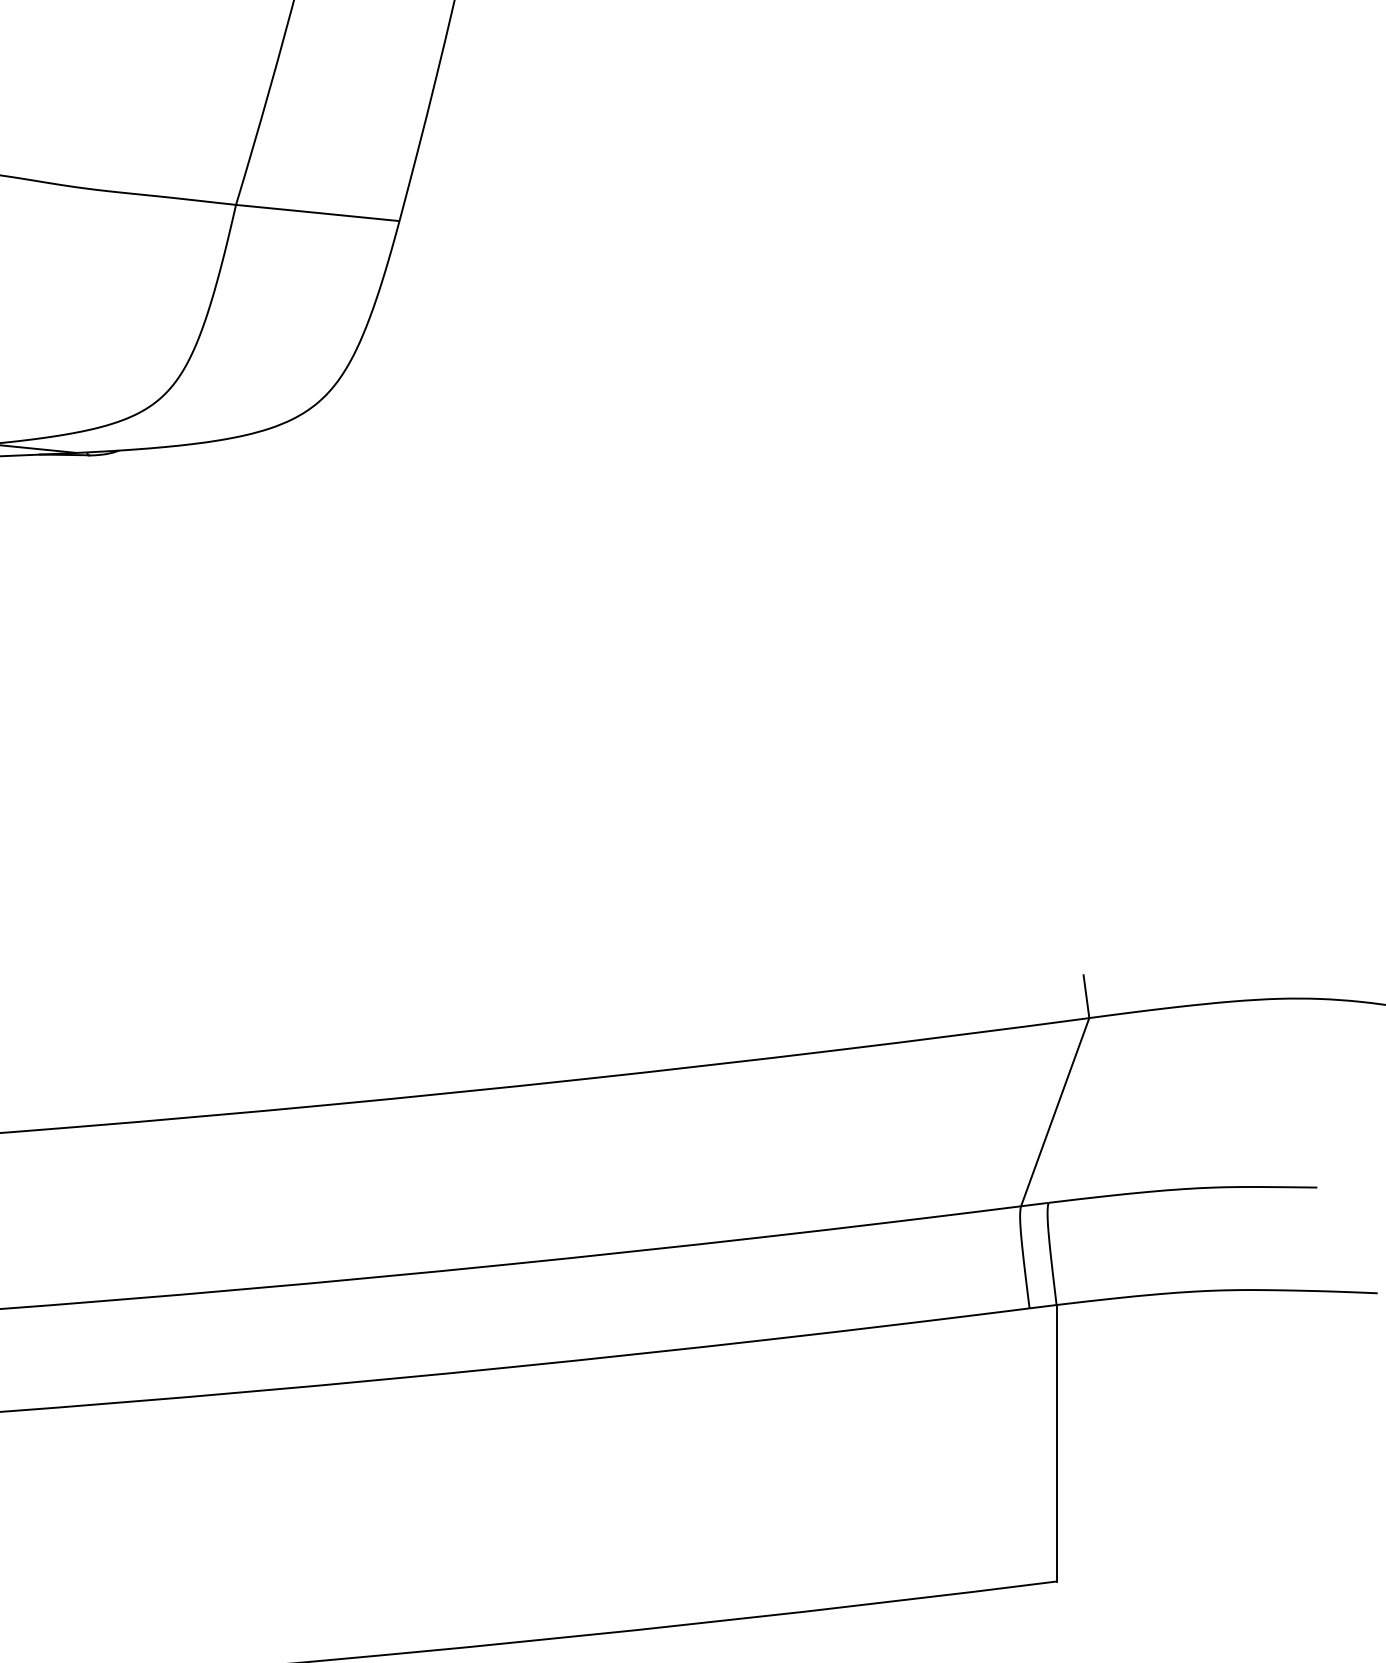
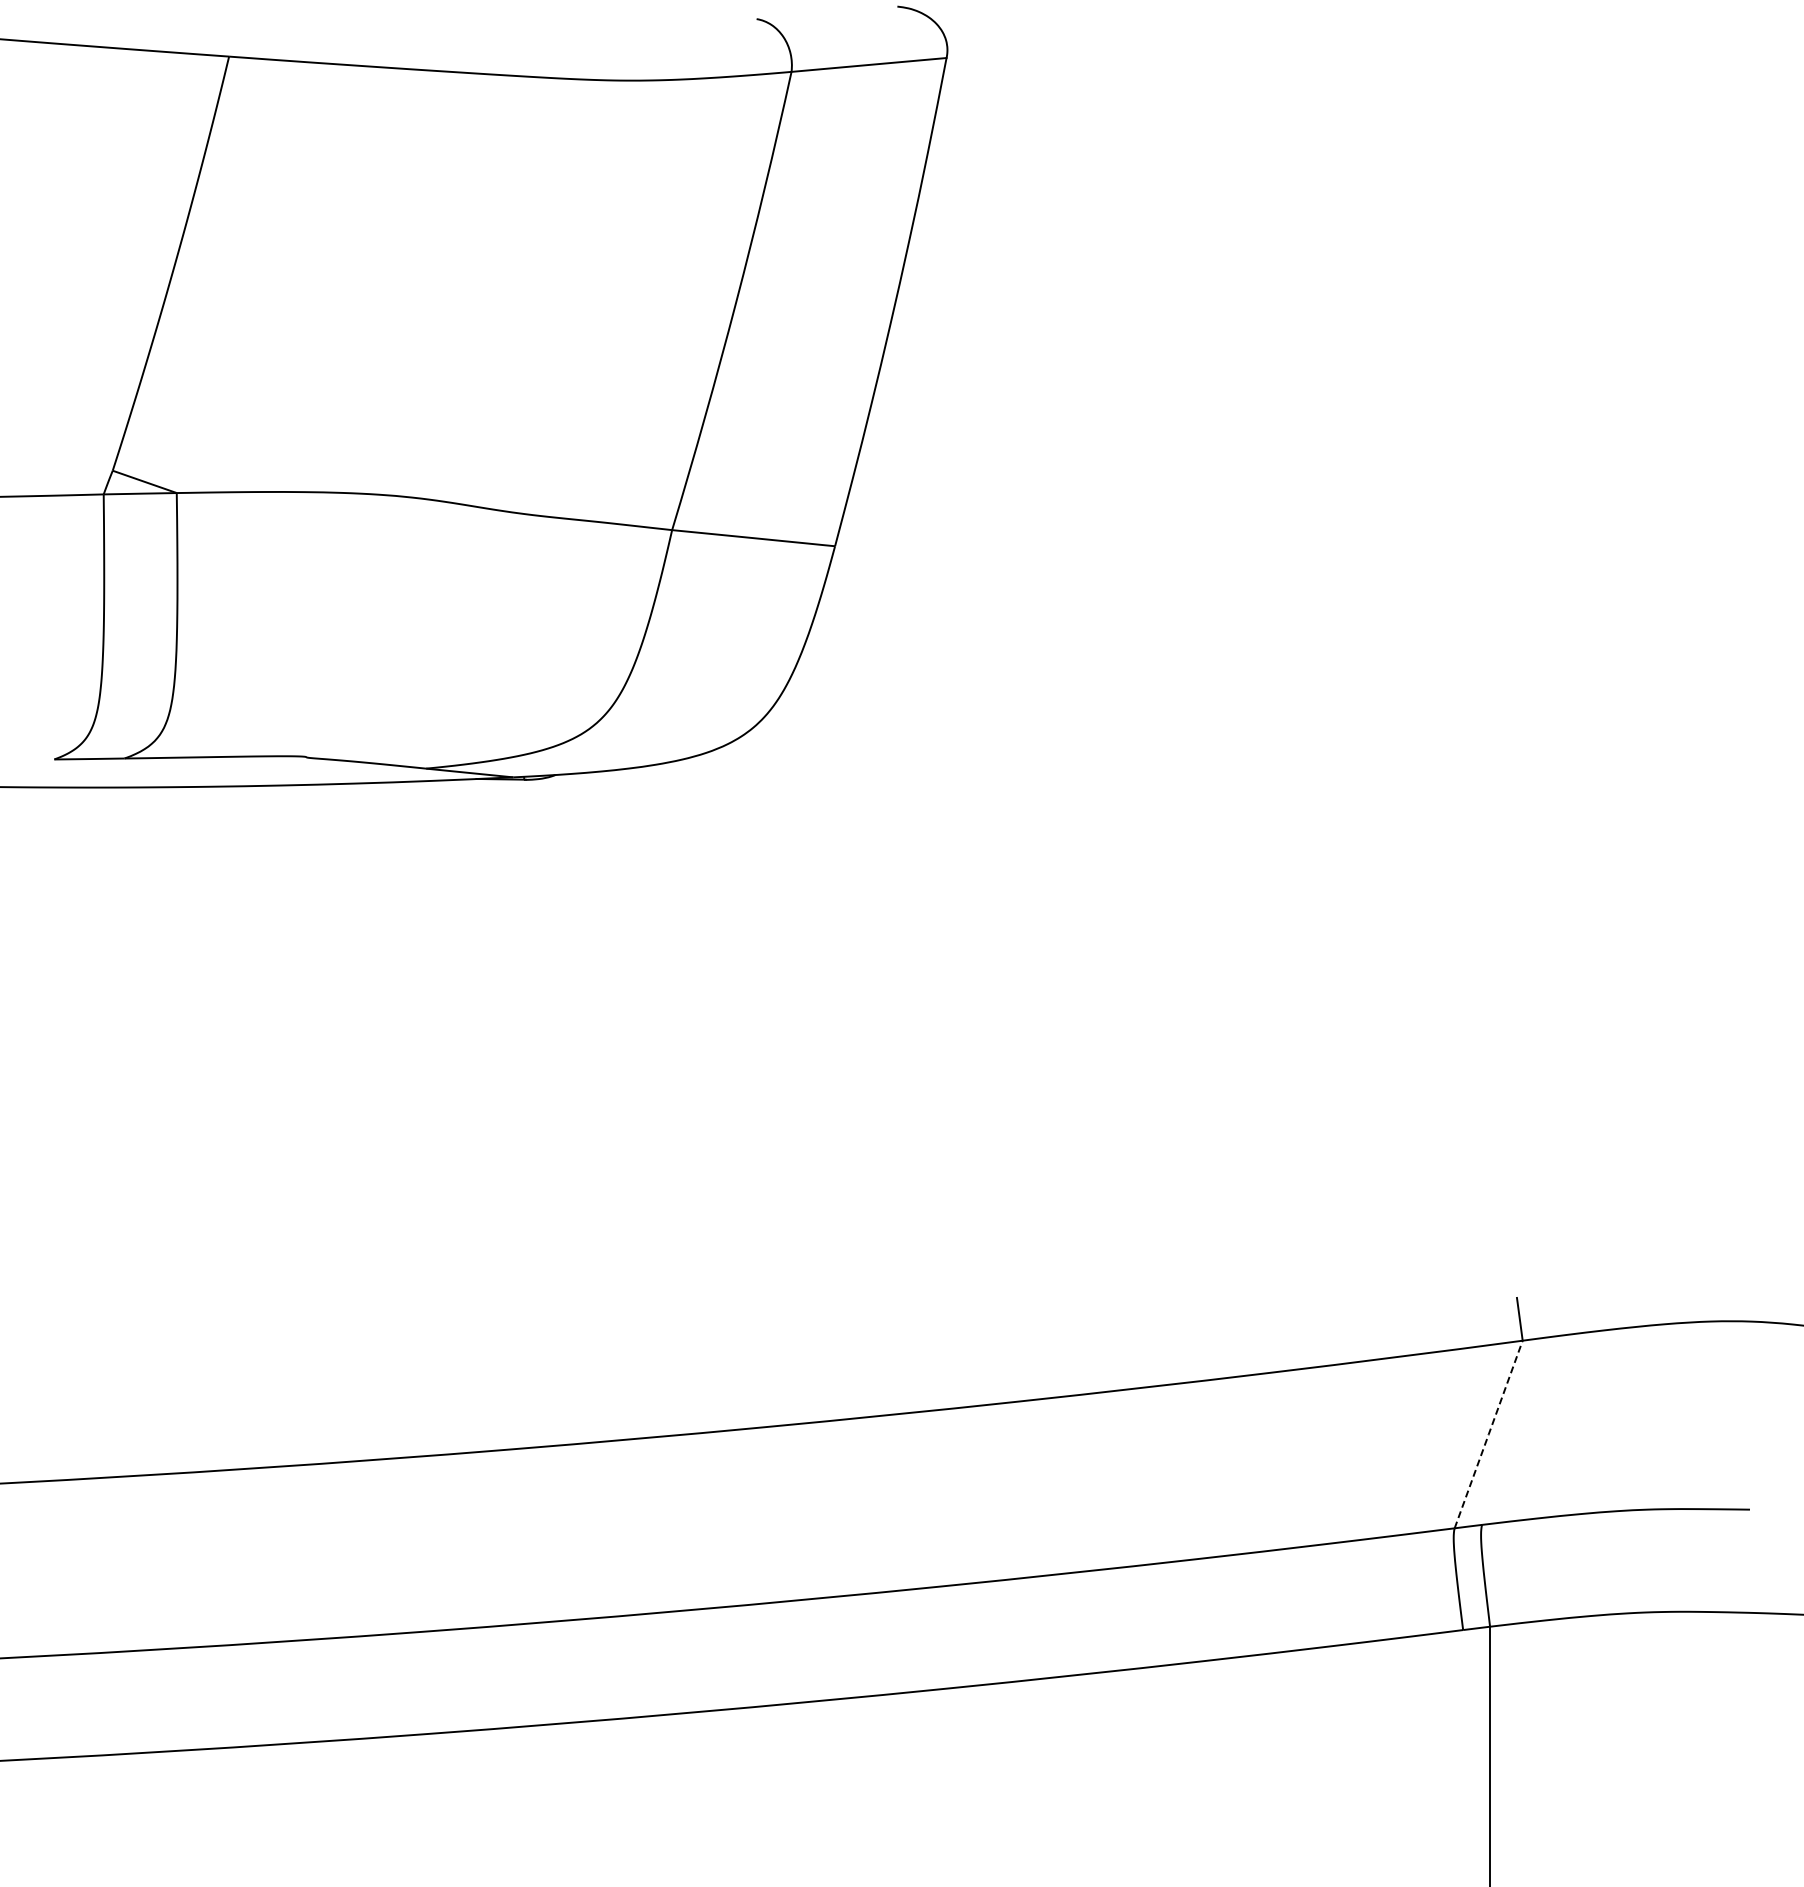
line: (1055, 1112) -> (1488, 1434), solid -> dashed

